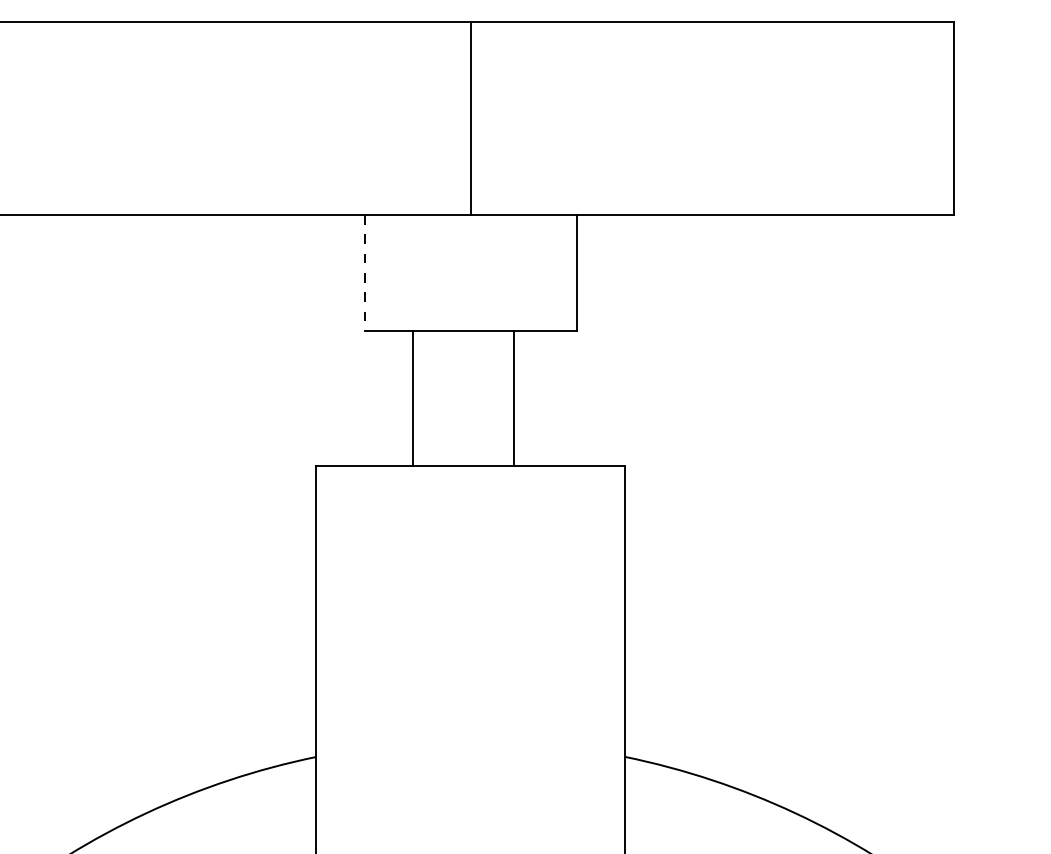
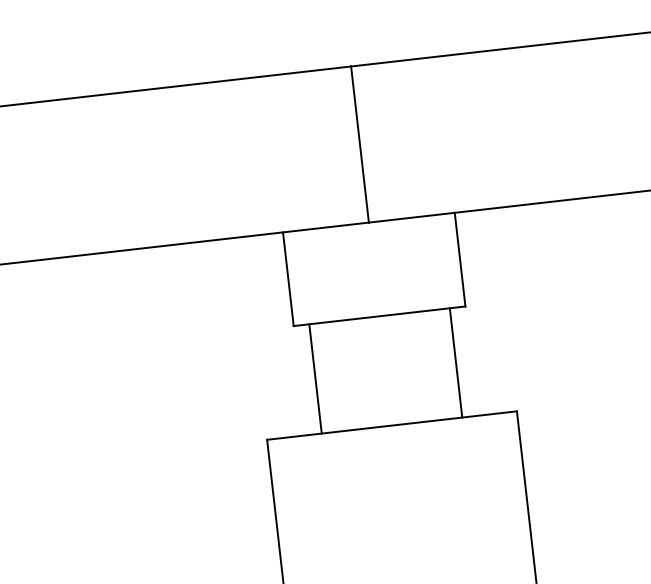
line: (364, 272) -> (288, 278), dashed -> solid
line: (412, 398) -> (315, 379), moved
line: (513, 398) -> (455, 362), moved

